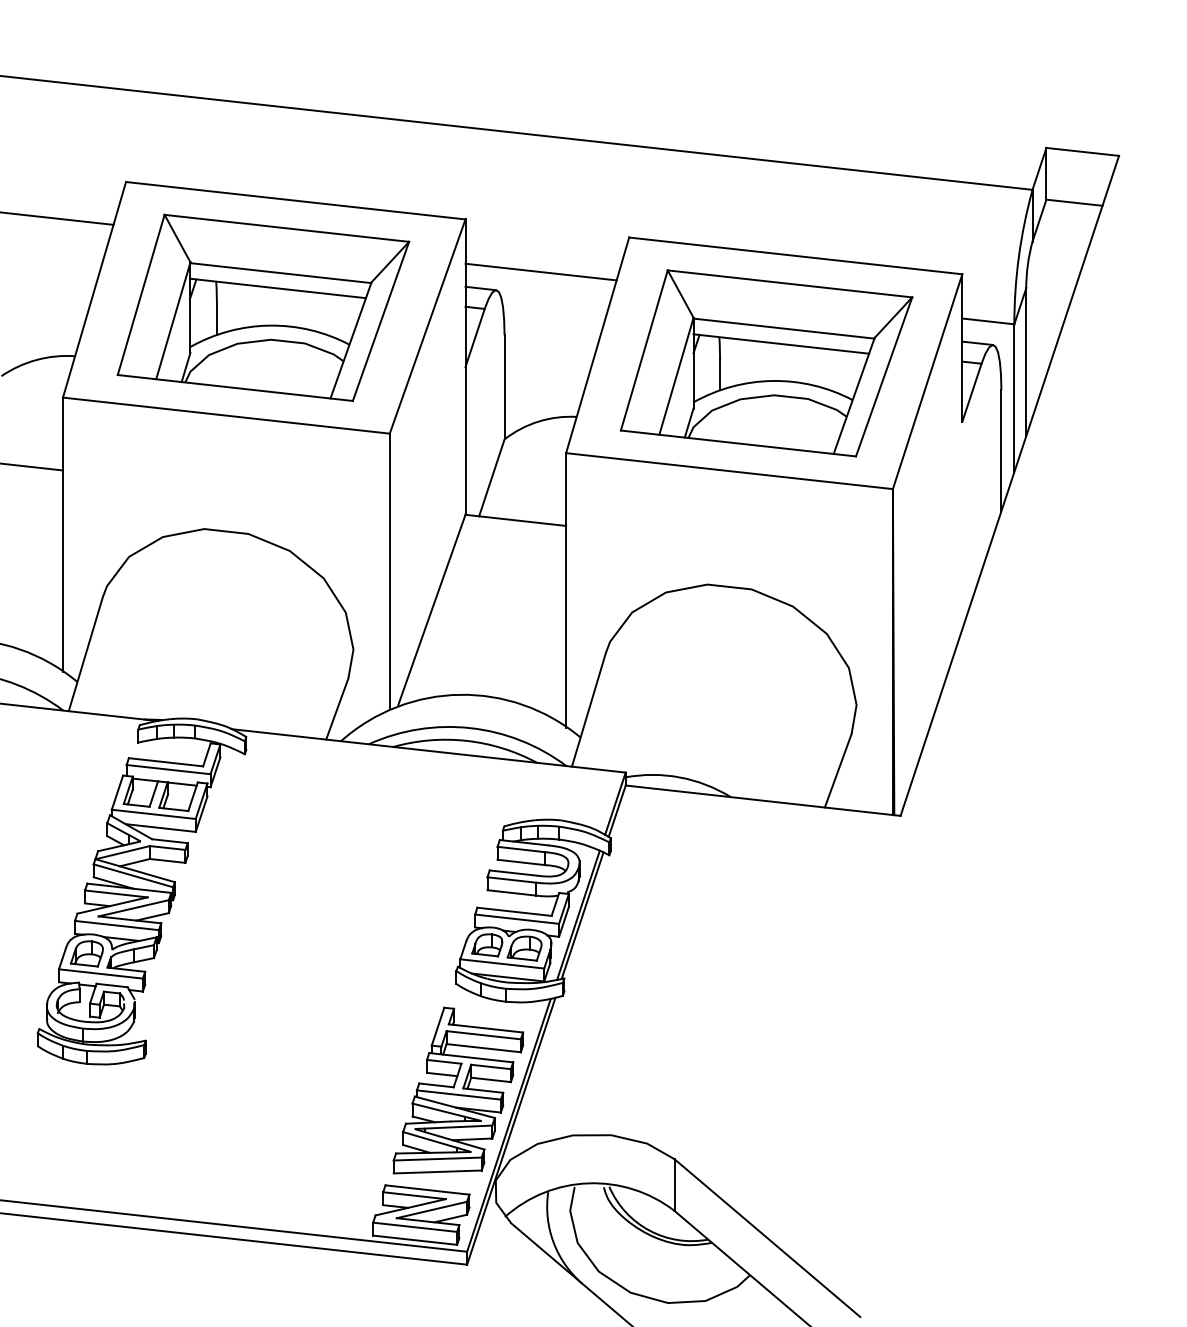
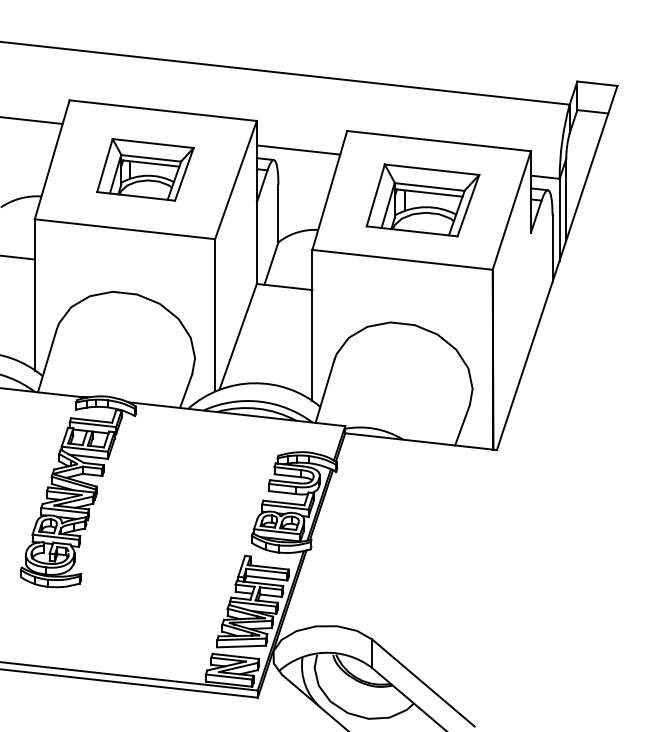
part: (263, 307) -> (145, 169), size x0.6
part: (765, 363) -> (422, 200), size x0.7

